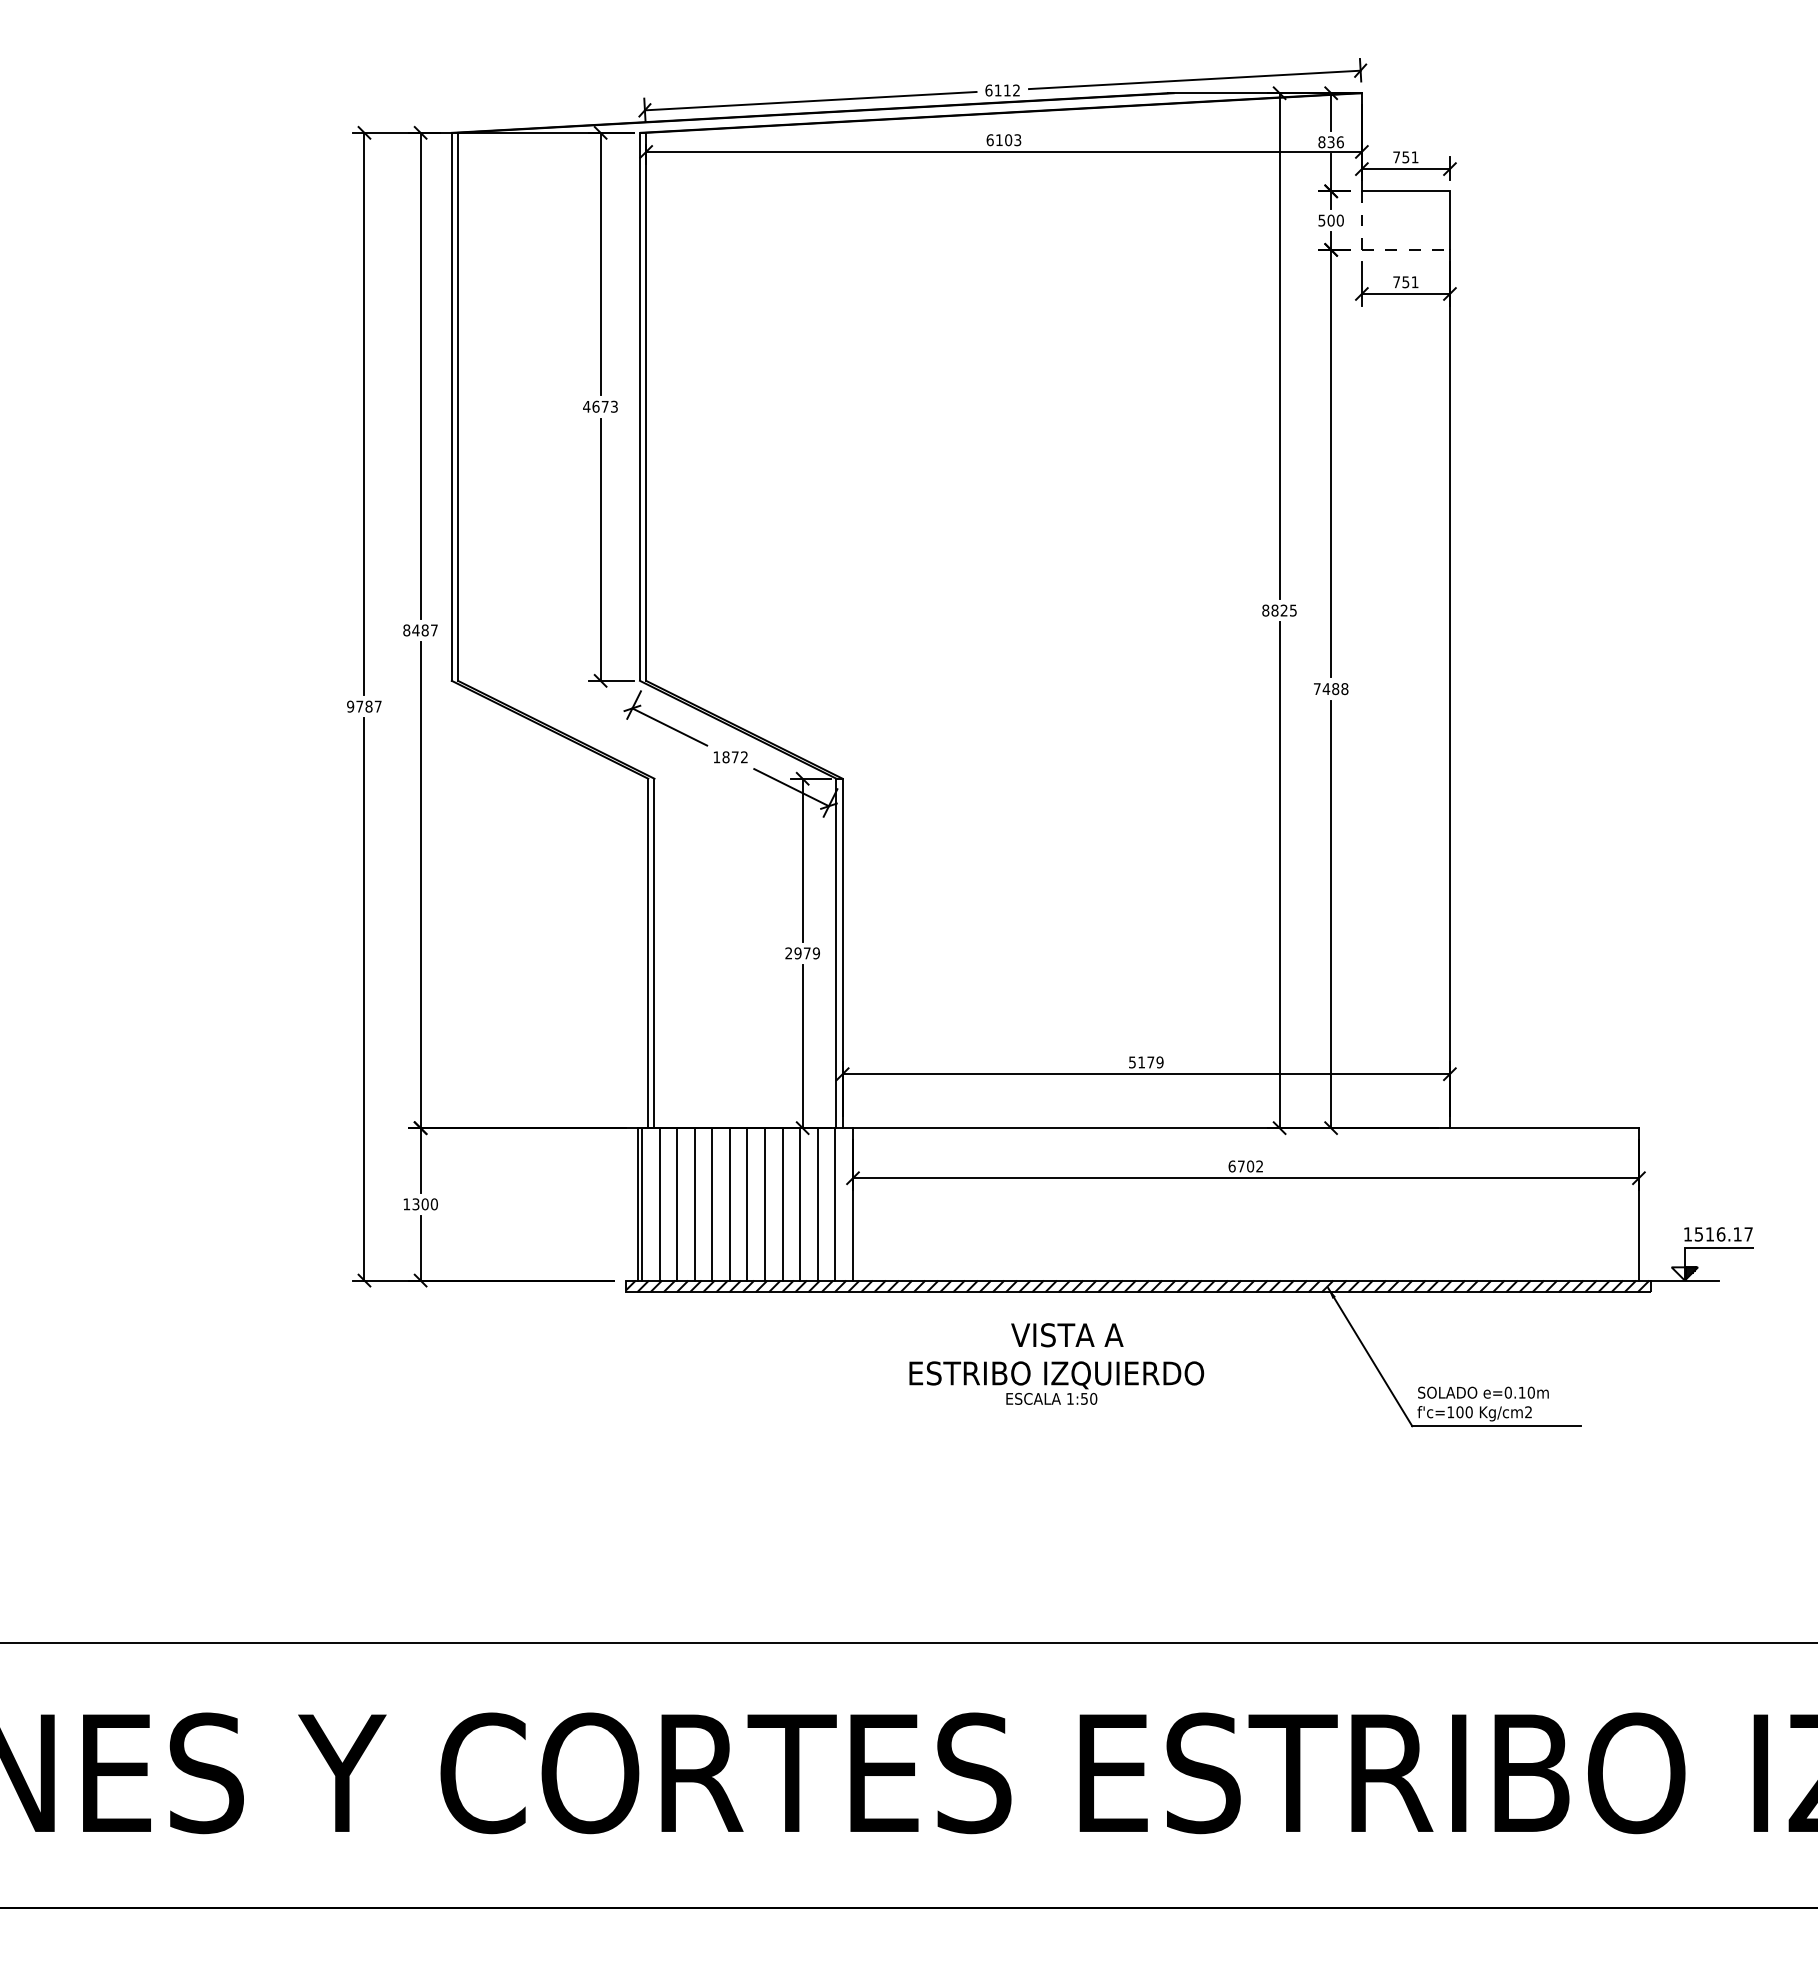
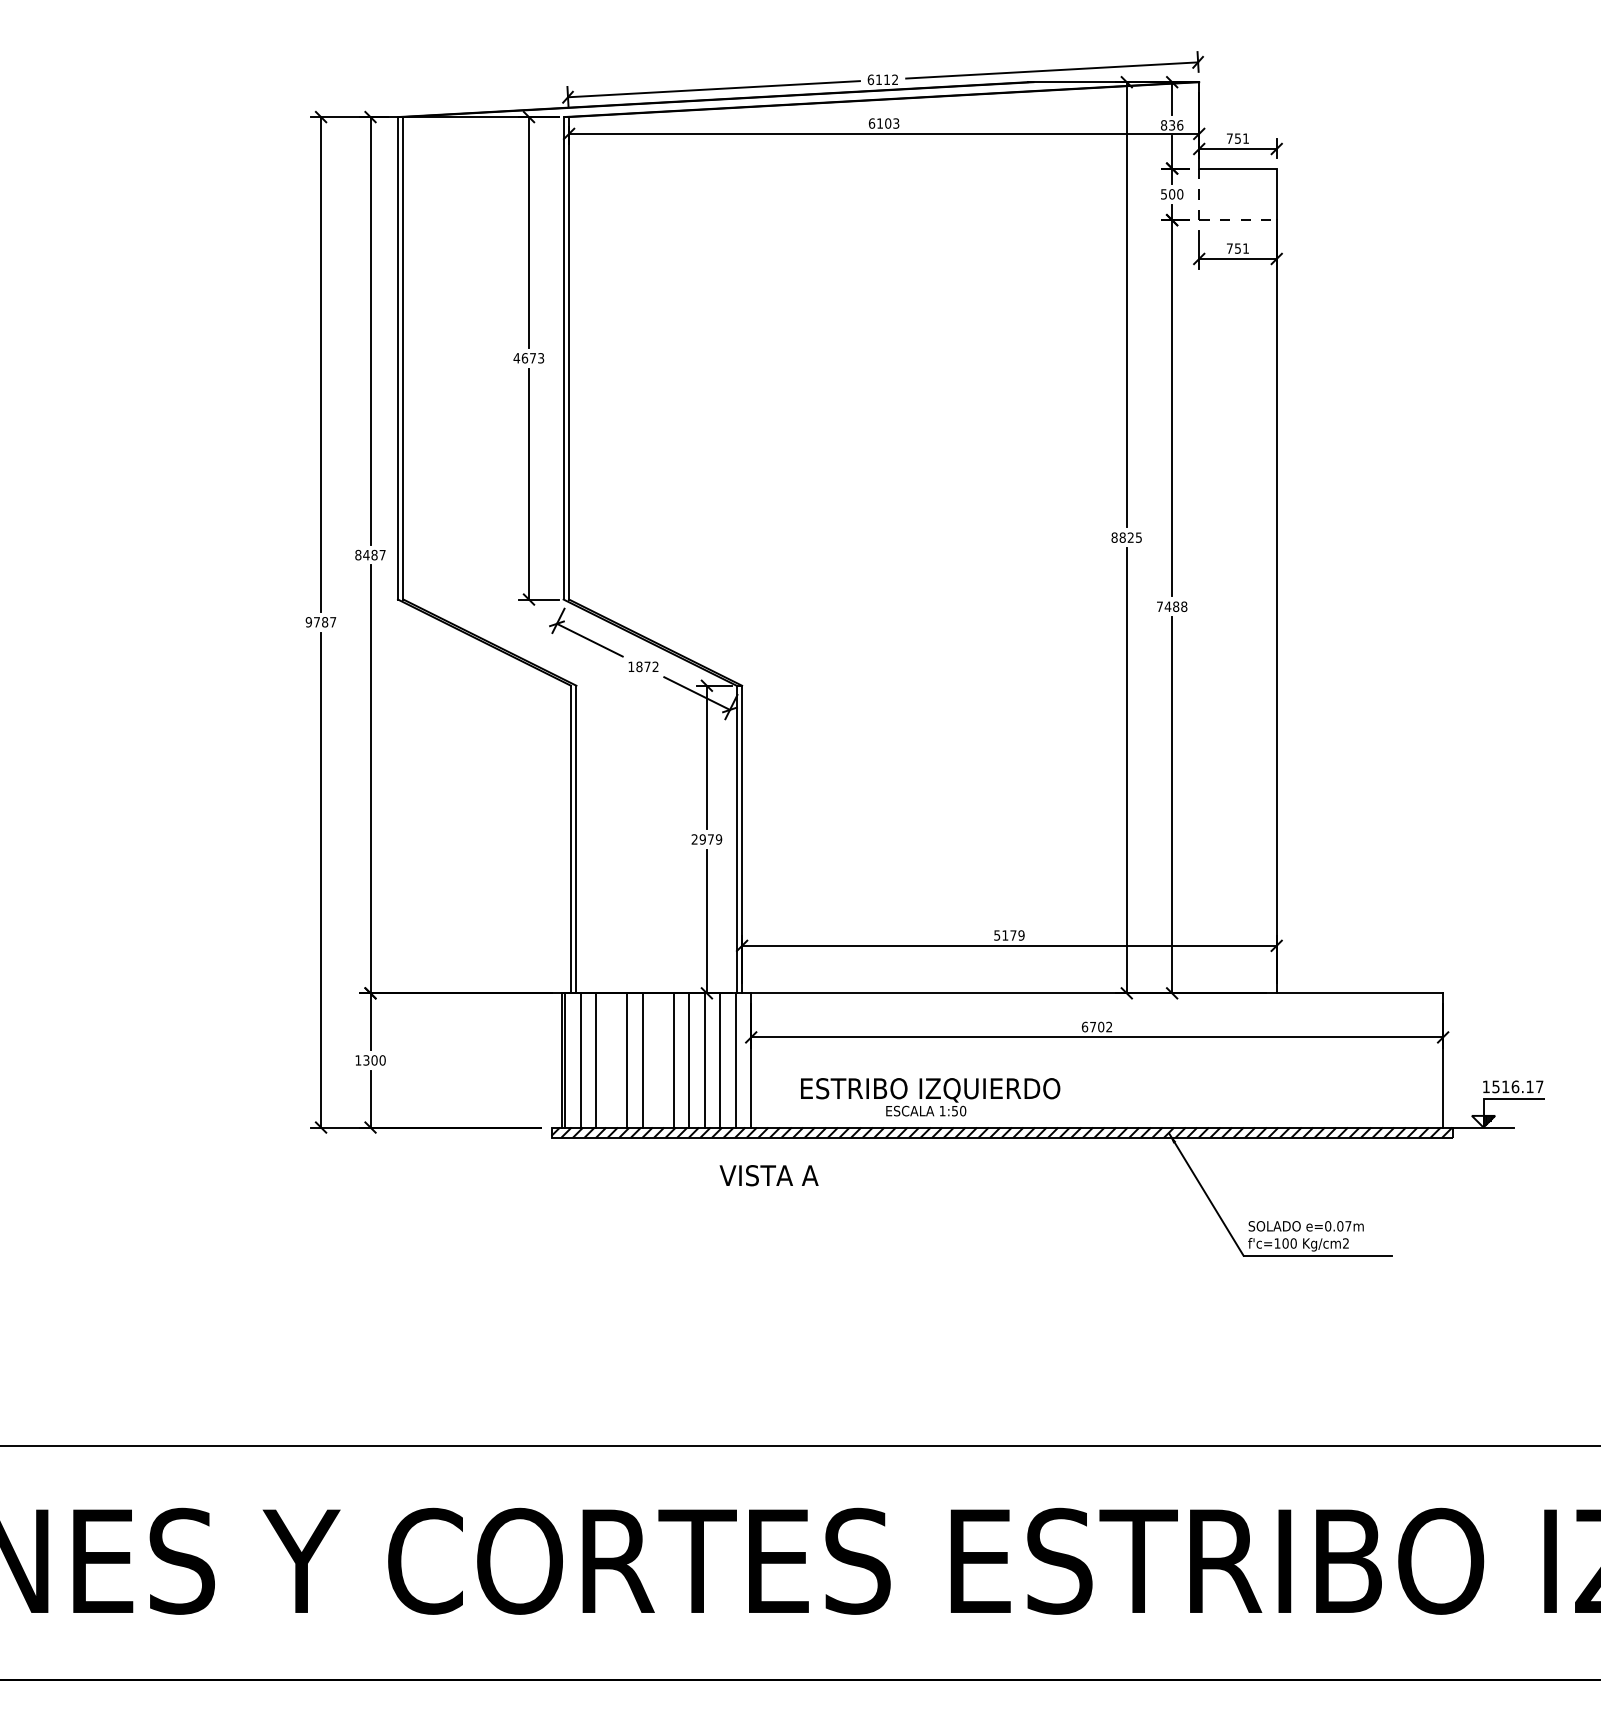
line: (694, 1204) -> (611, 1060), removed
line: (747, 1204) -> (658, 1060), removed
text: (1067, 1335) -> (769, 1175), moved
text: (1056, 1382) -> (930, 1096), moved
text: (1526, 1392) -> (1344, 1226), e=0.10m -> e=0.07m

